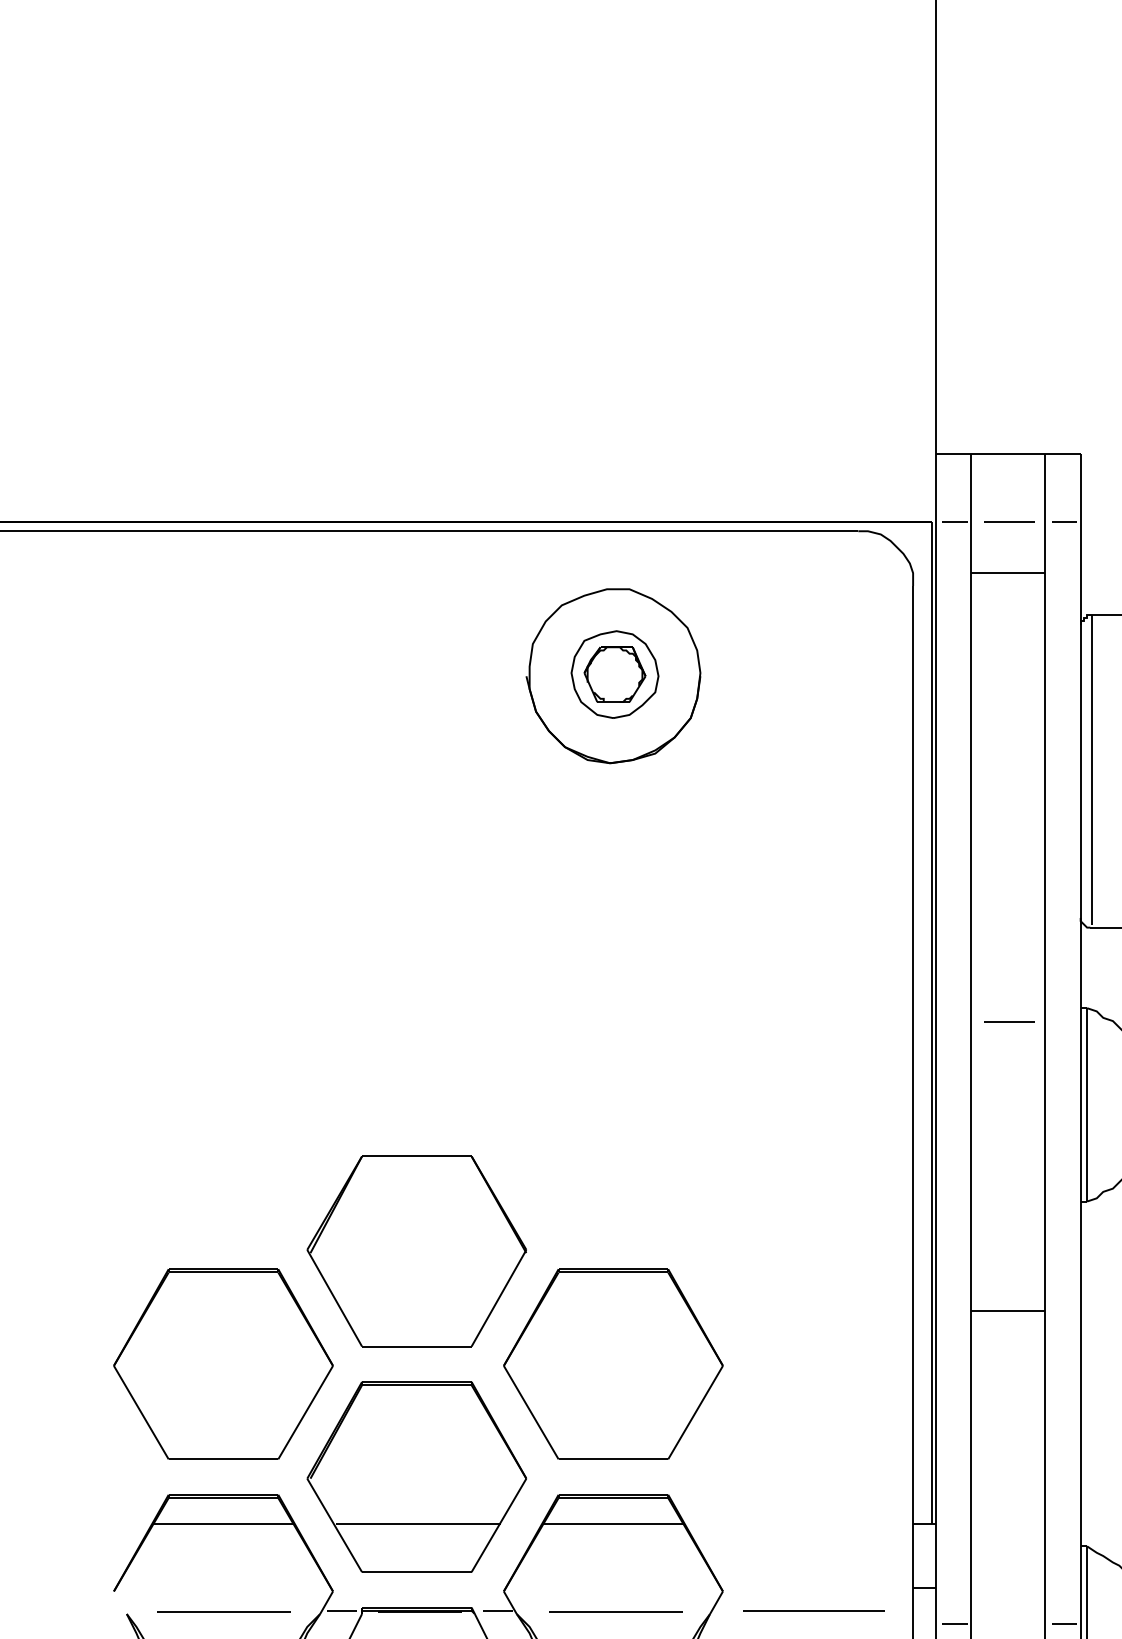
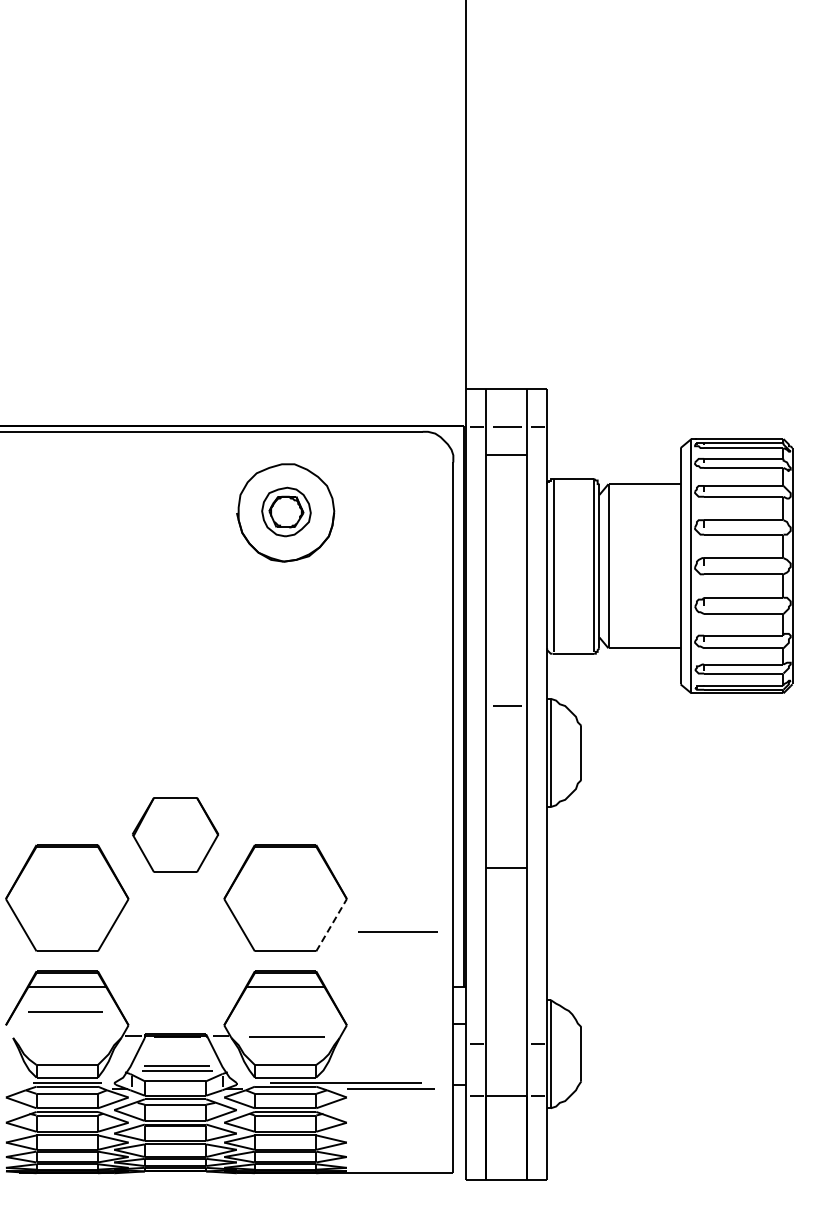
part: (416, 1250) -> (175, 834), size x0.7
line: (695, 1411) -> (331, 924), solid -> dashed
part: (416, 1477) -> (175, 961), removed
line: (813, 1609) -> (397, 931), moved
line: (223, 1611) -> (65, 1011), moved

